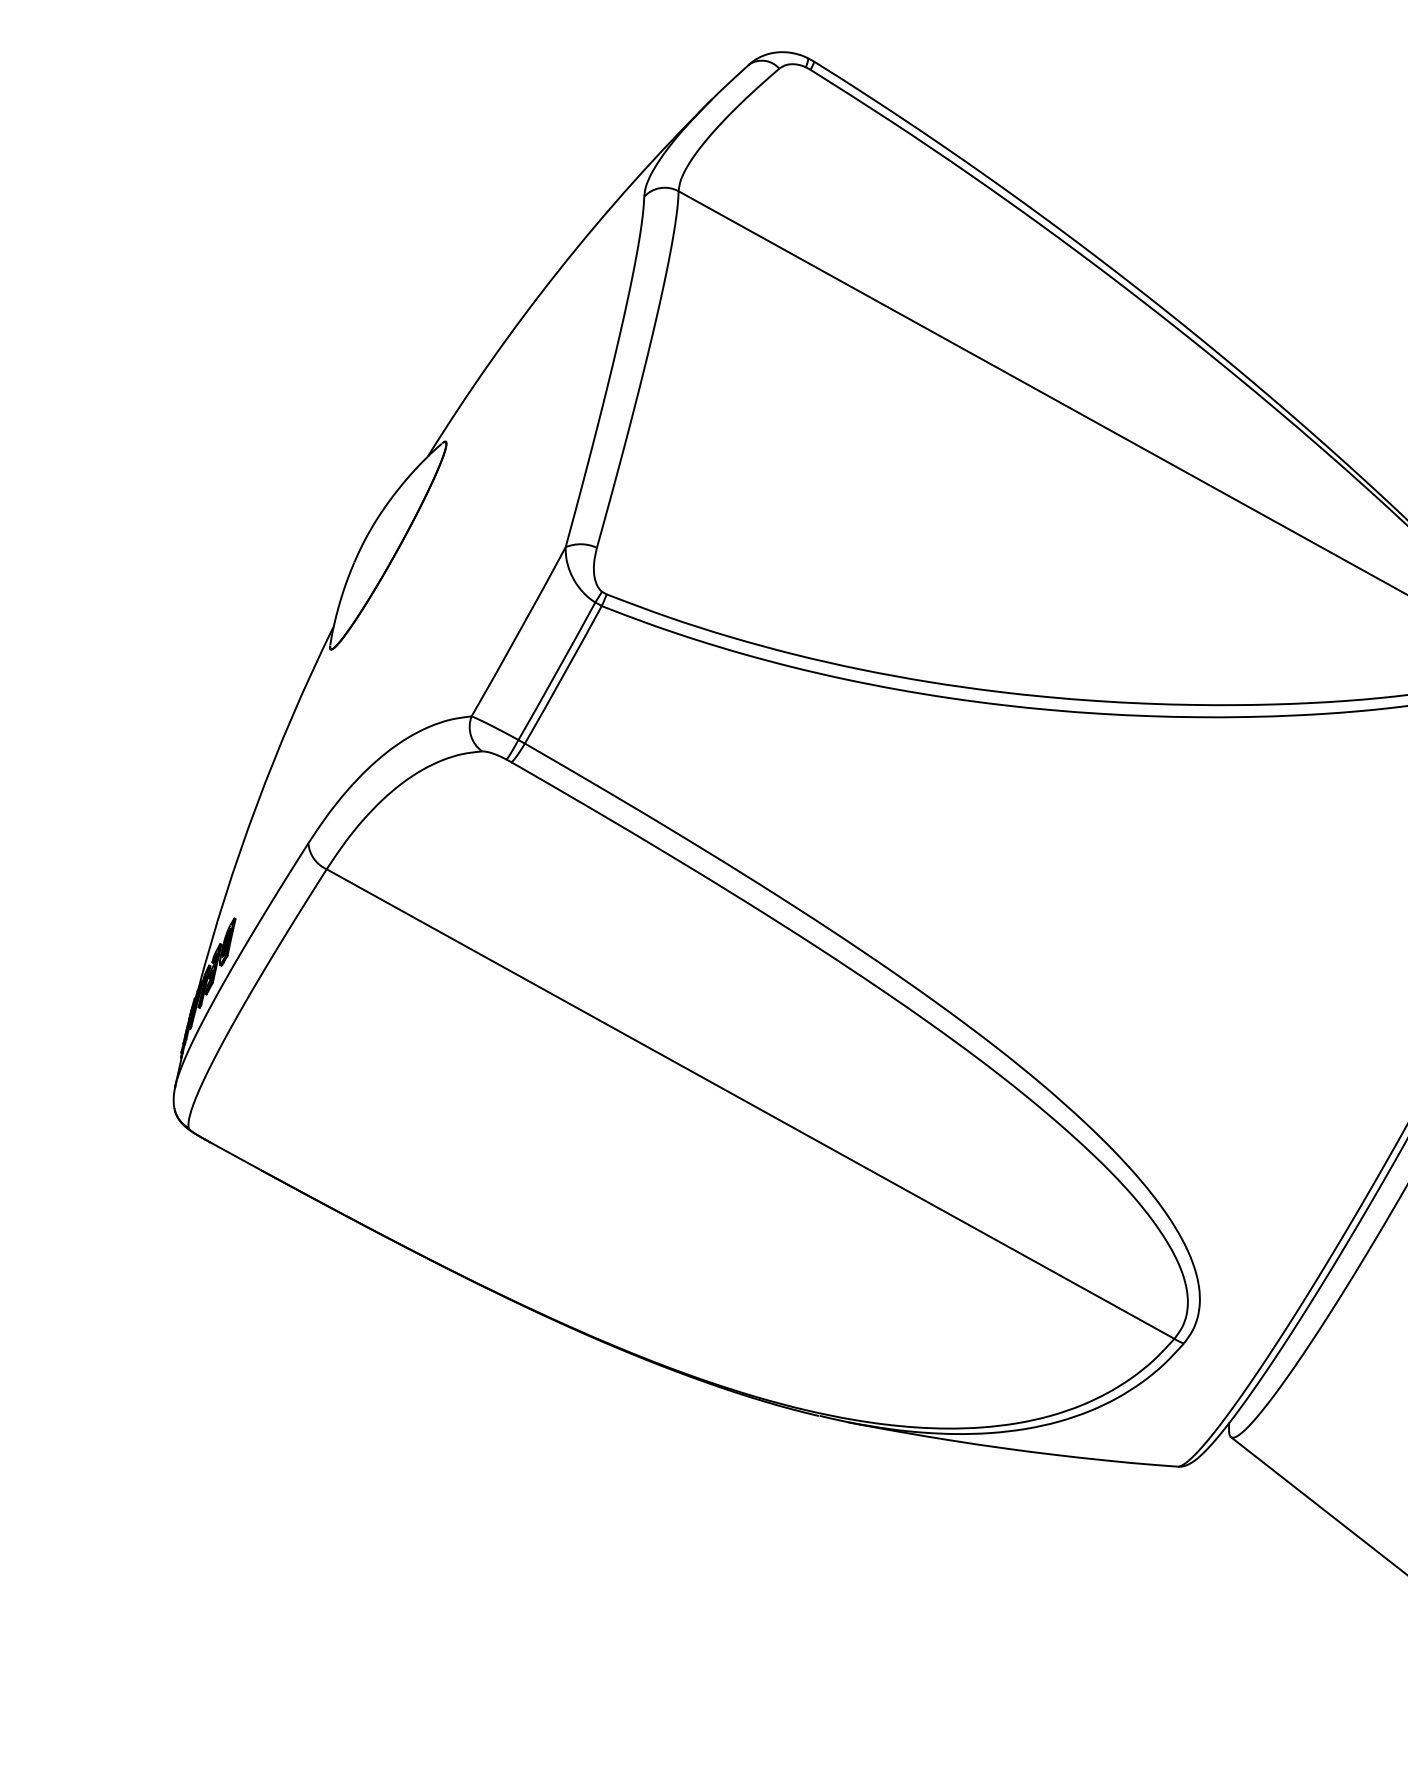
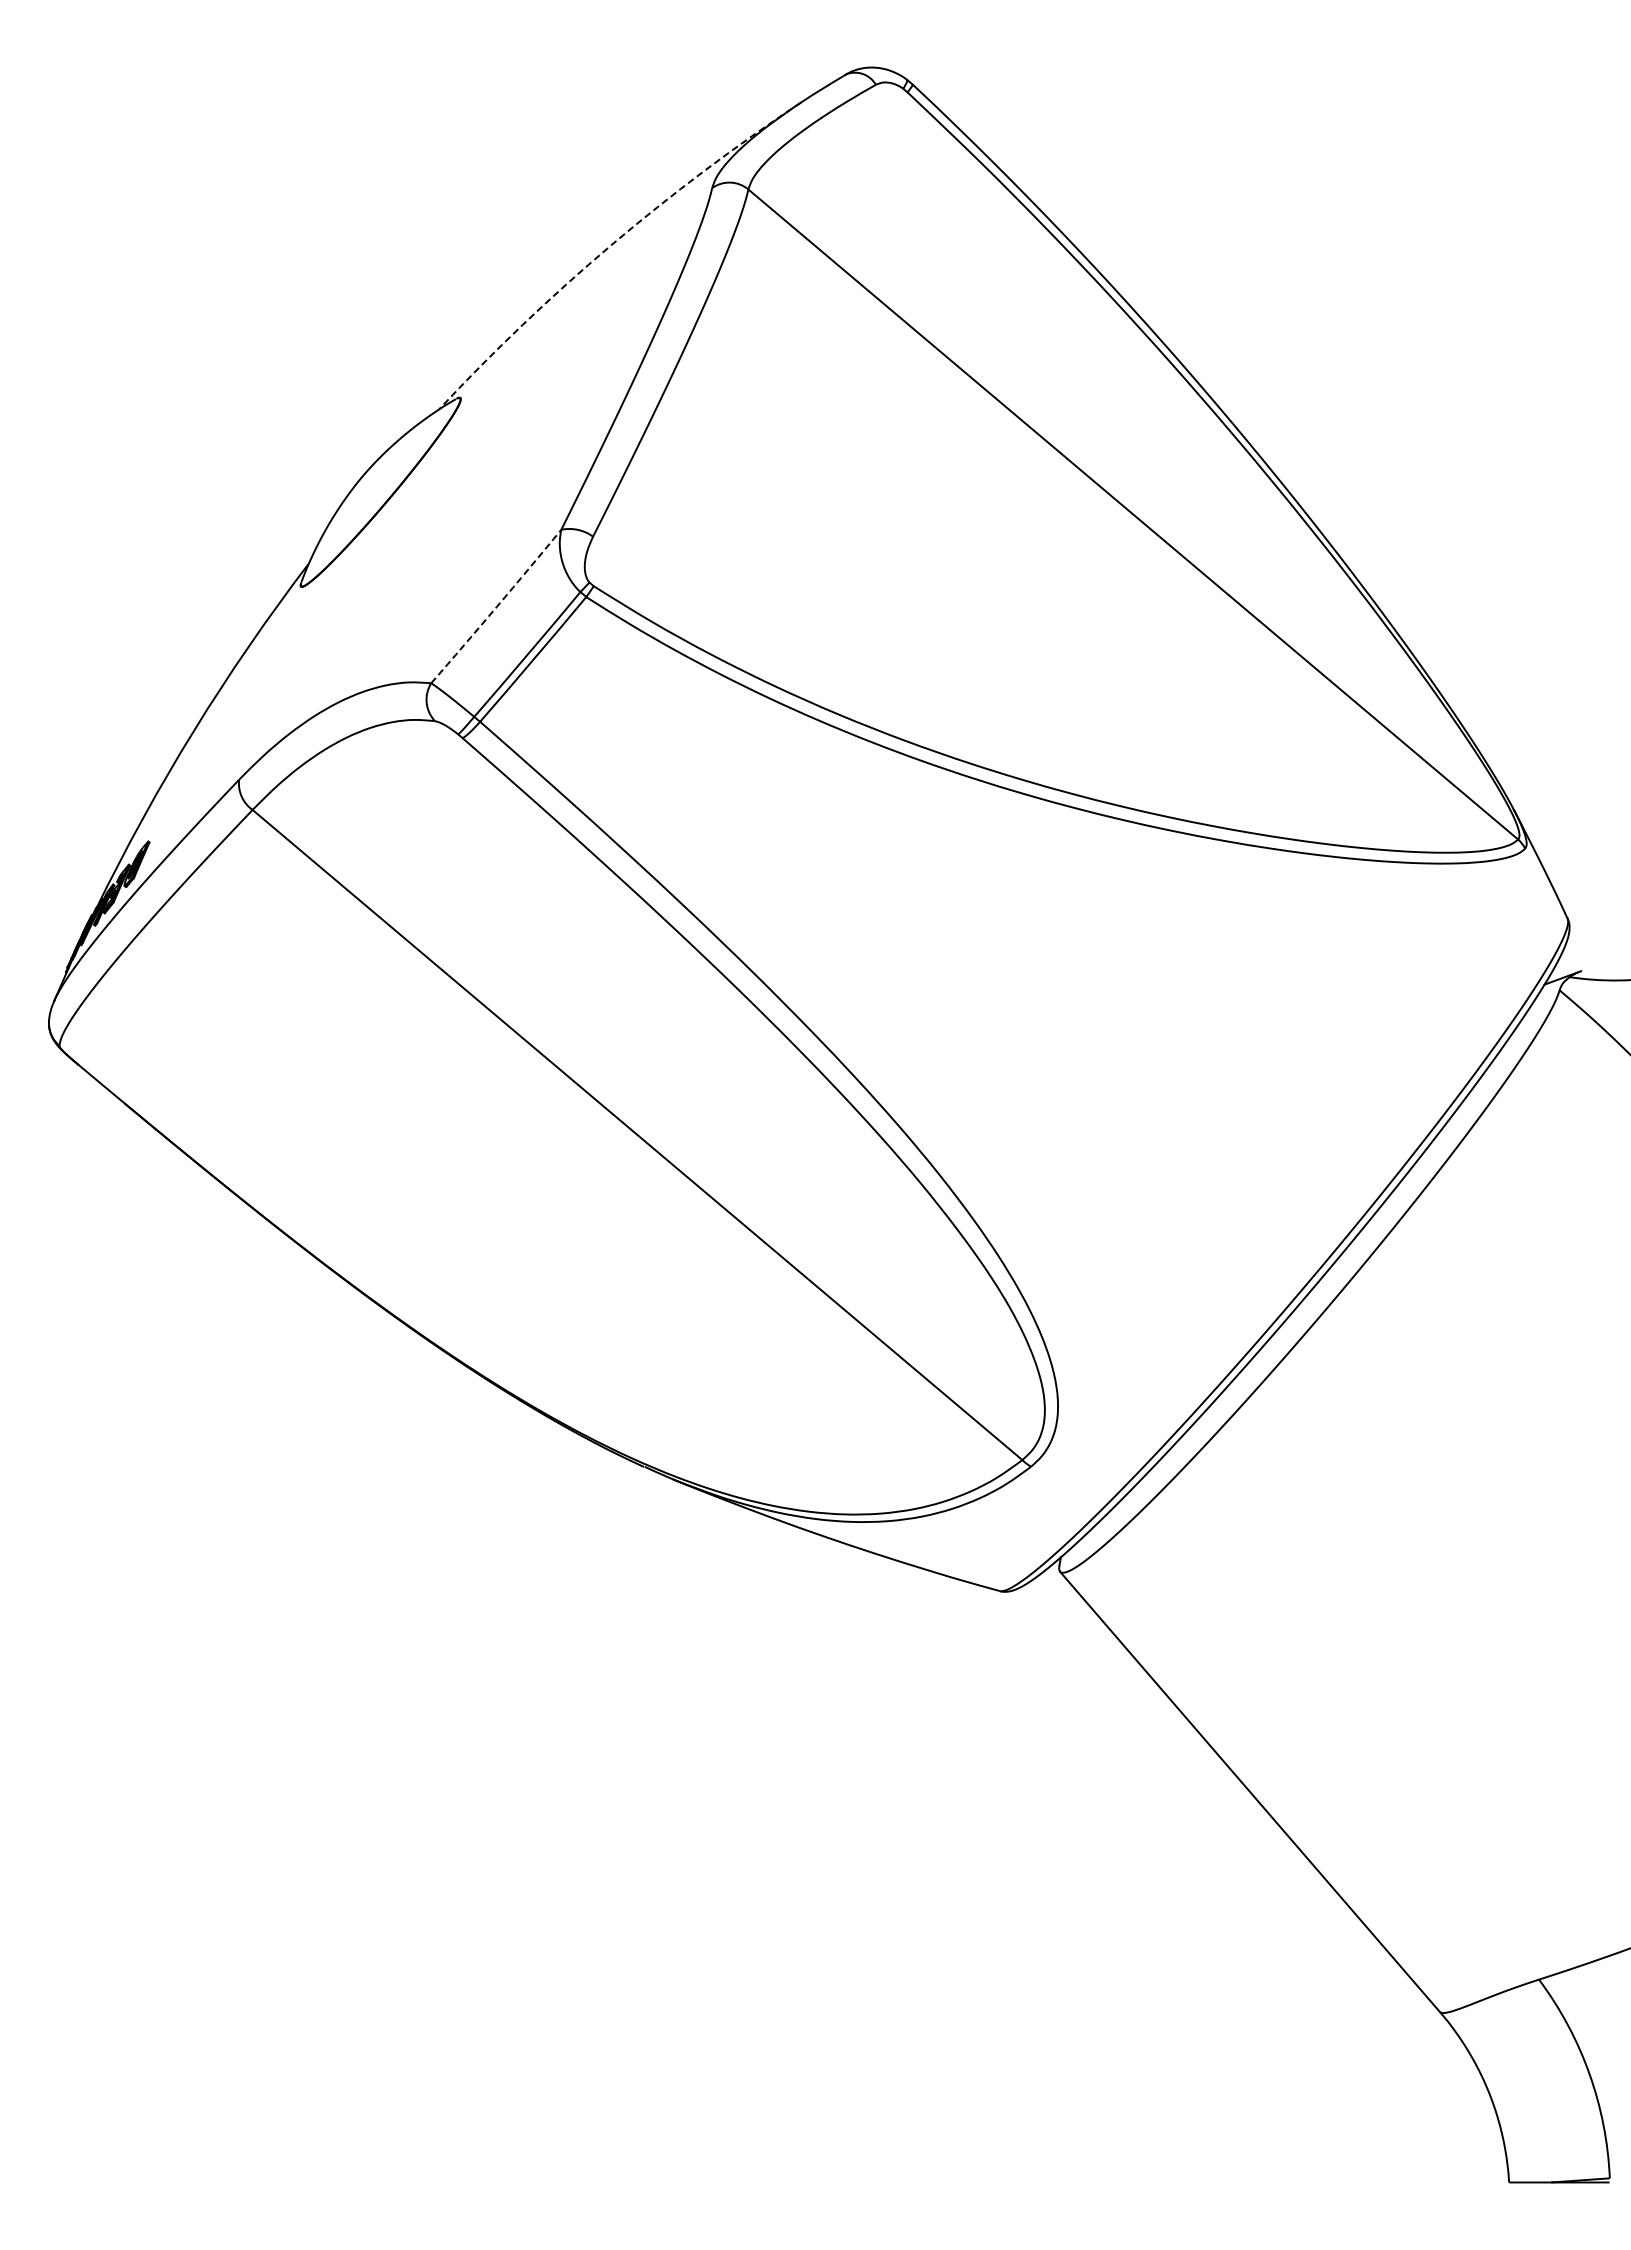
arc: (559, 269) -> (611, 245), solid -> dashed
arc: (518, 631) -> (496, 606), solid -> dashed

